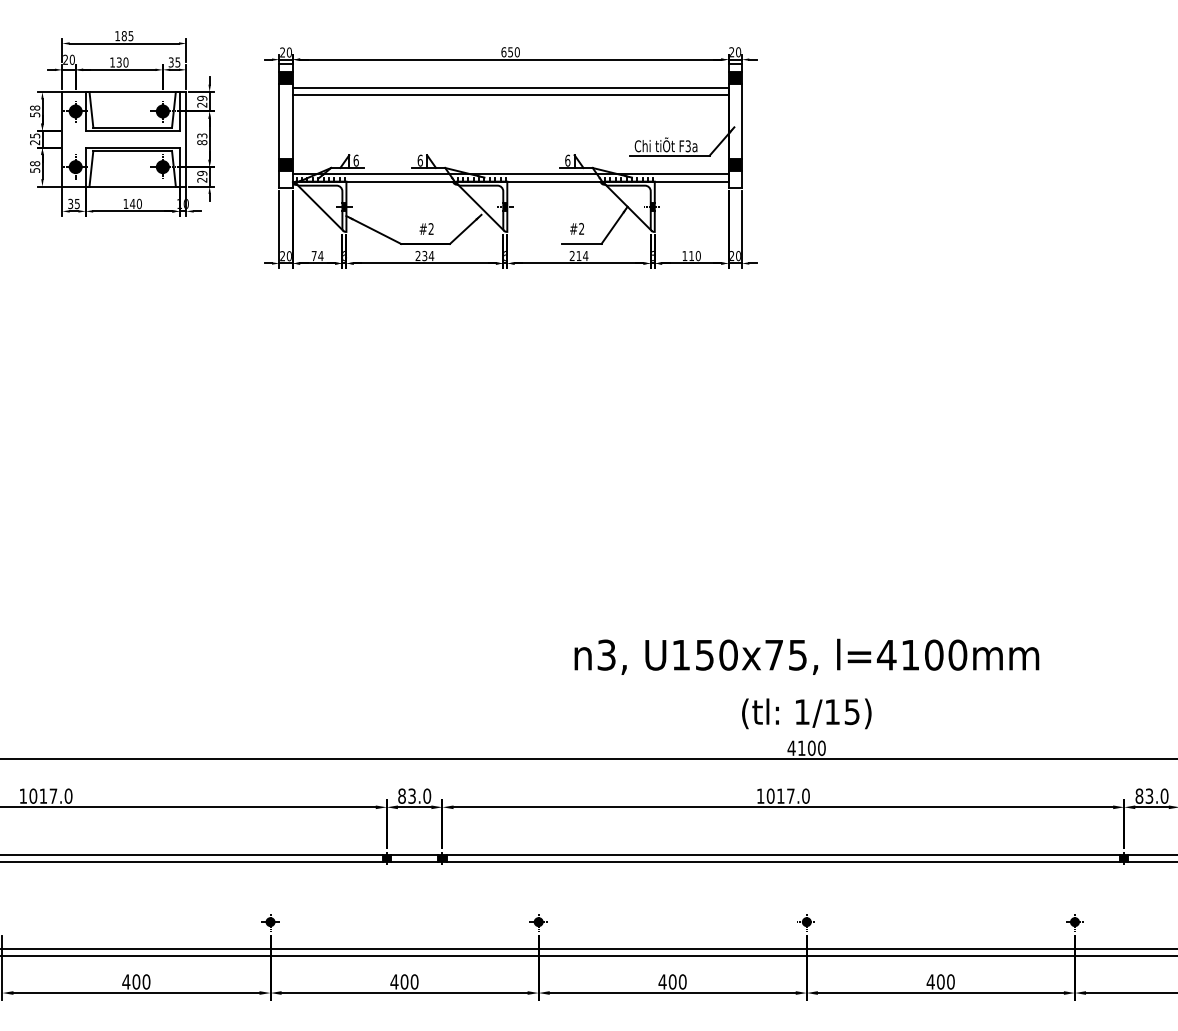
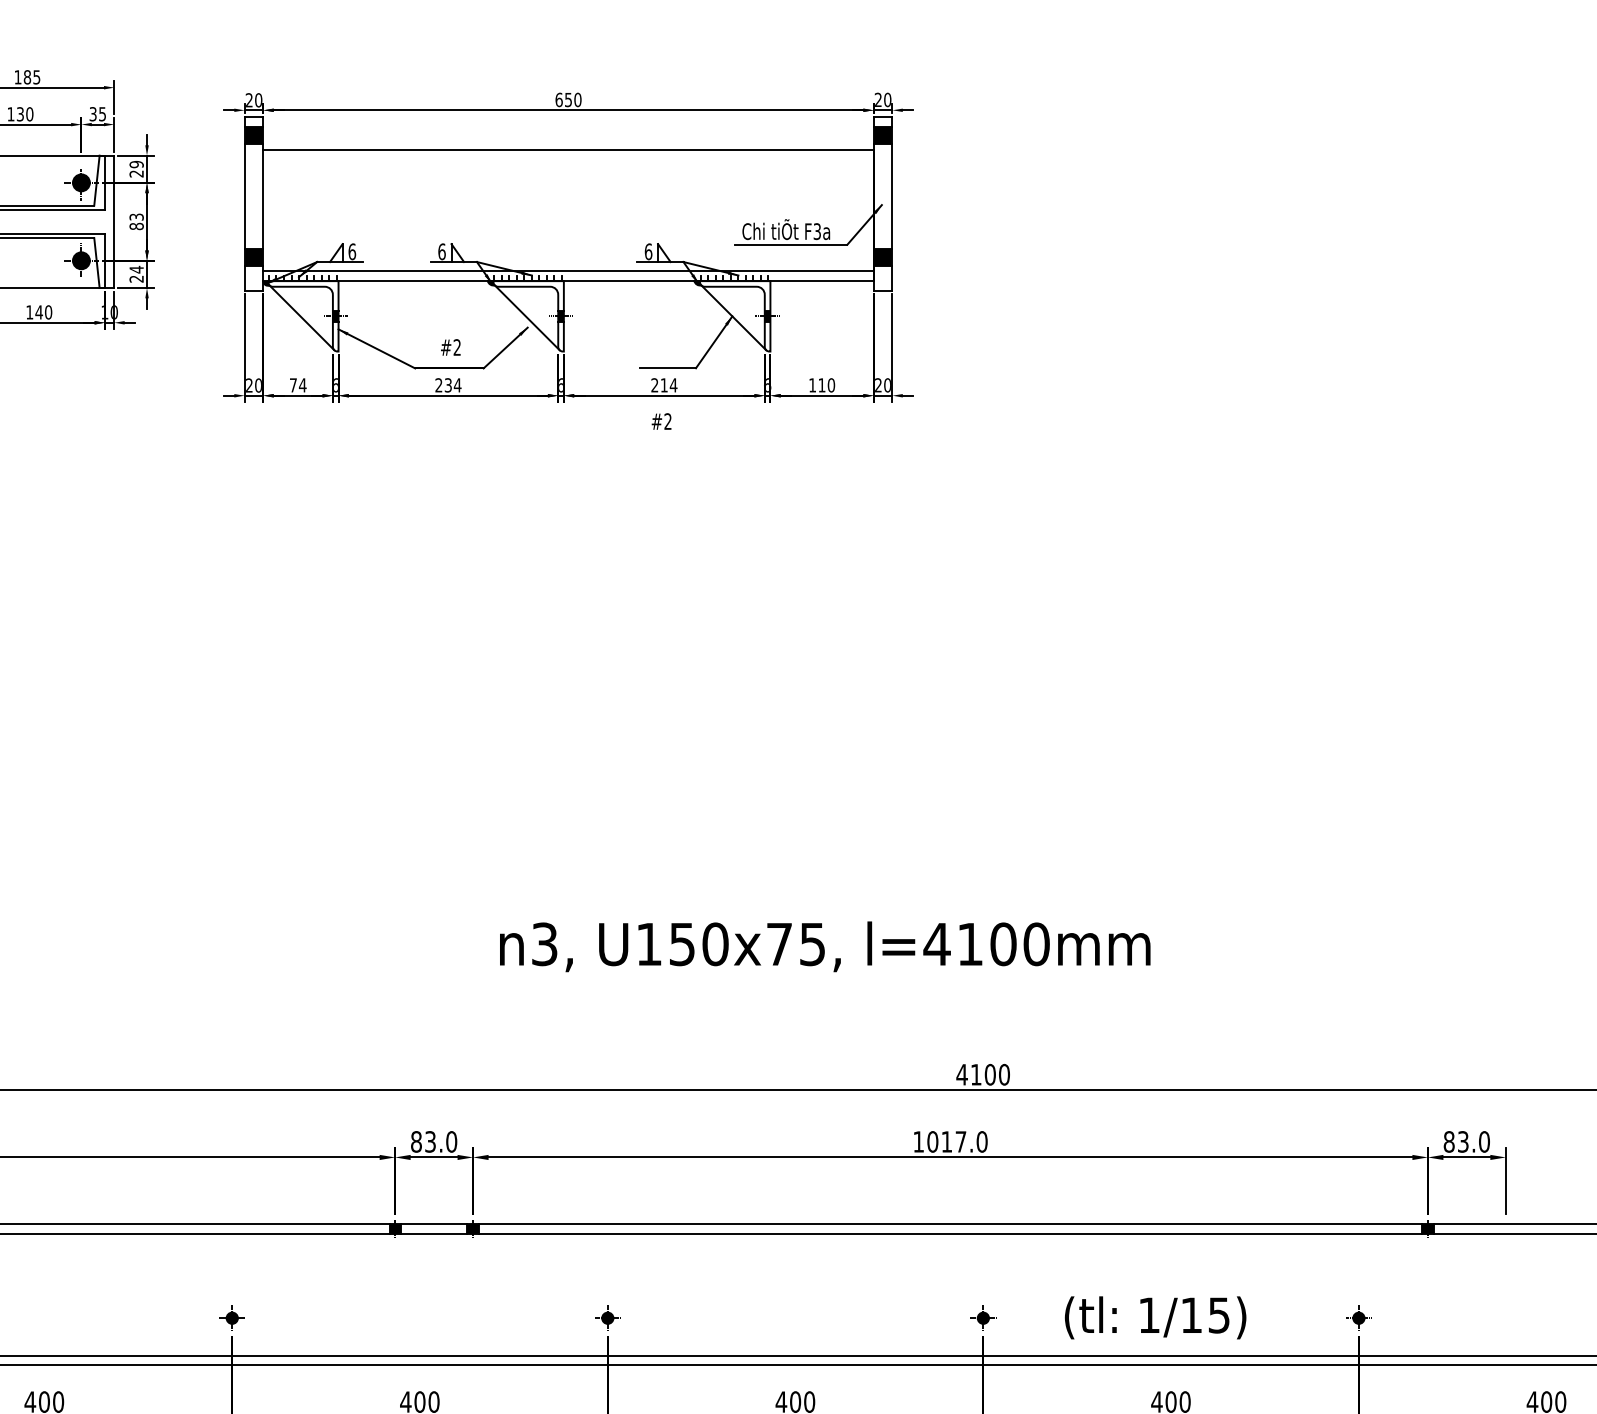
line: (510, 95) -> (568, 160), removed
text: (202, 173) -> (136, 269), 29 -> 24
text: (576, 228) -> (660, 420), moved
text: (806, 656) -> (824, 946), moved
text: (806, 713) -> (1155, 1317), moved

